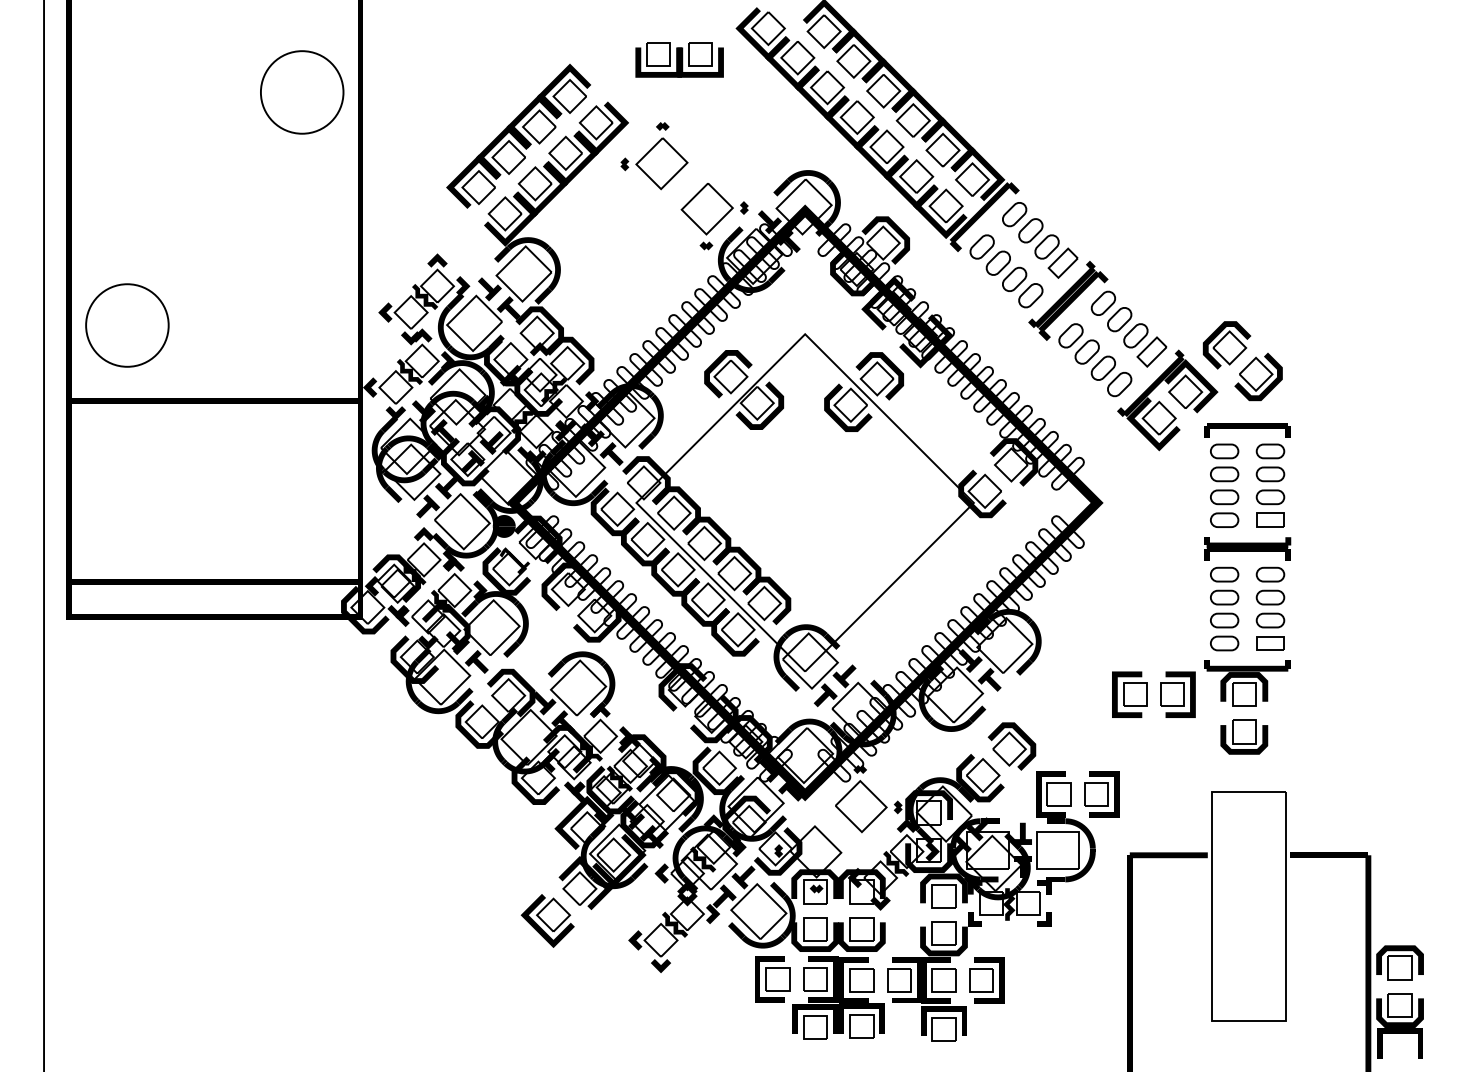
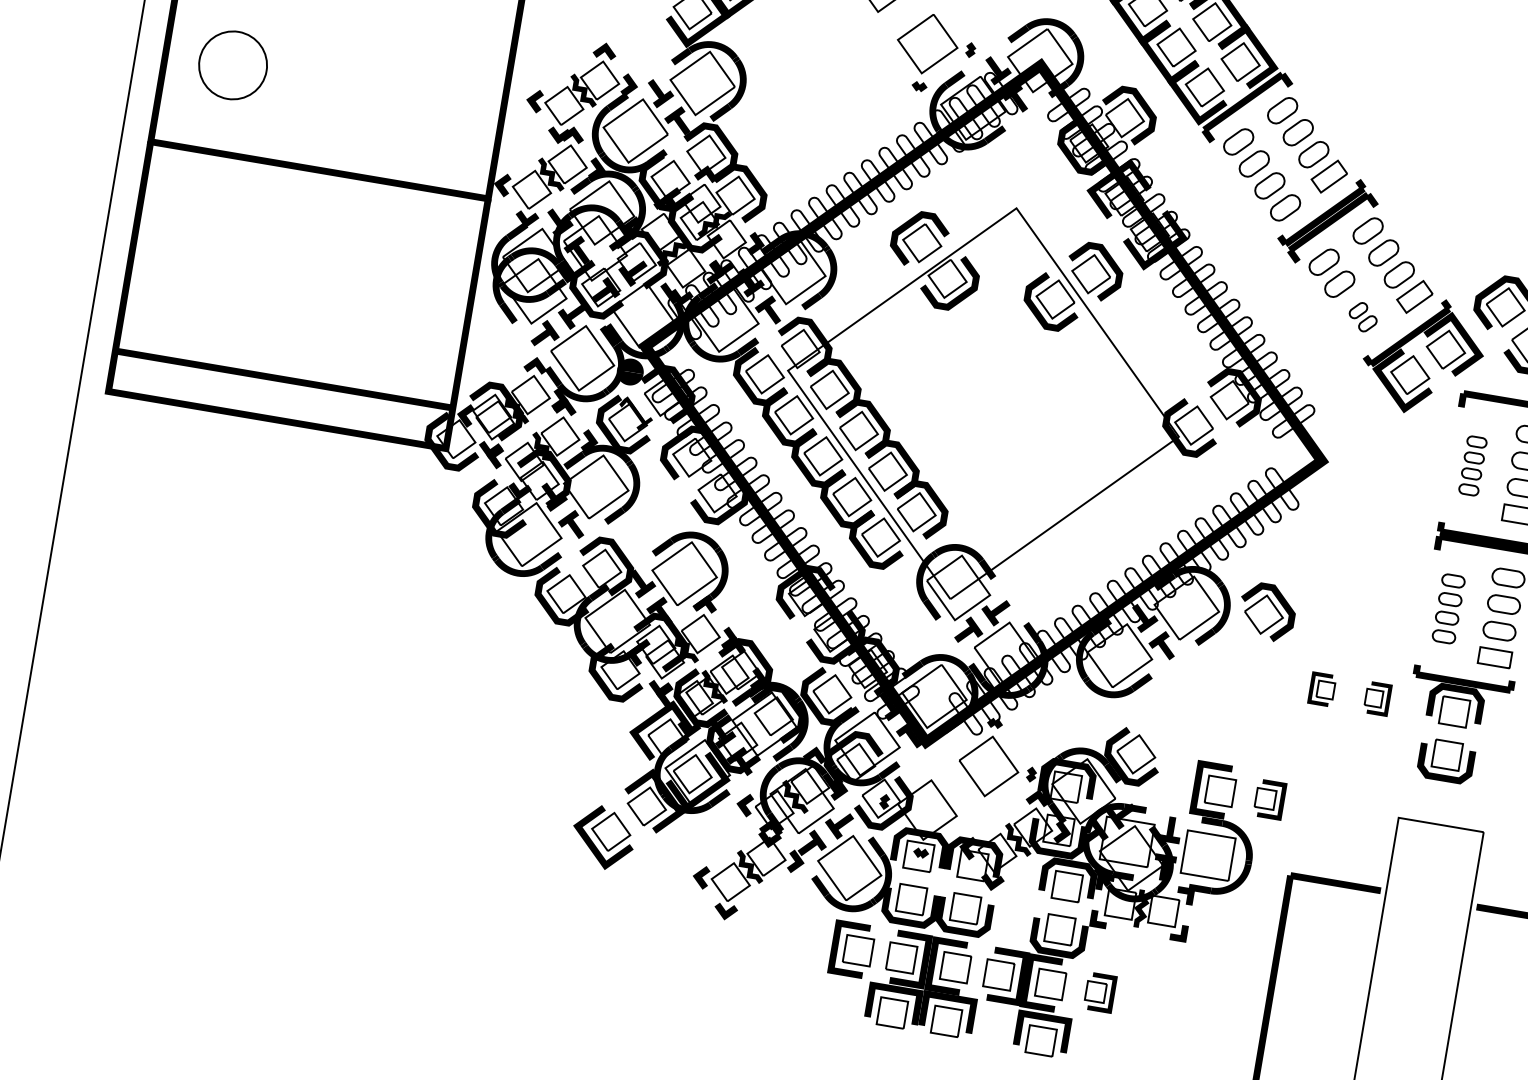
circle: (127, 325) -> (233, 65), size x0.7
part: (1111, 376) -> (1363, 317), size x0.6
part: (1224, 485) -> (1472, 465), size x0.6
part: (1224, 608) -> (1448, 608), size x0.7
part: (1129, 694) -> (1321, 689), size x0.6
part: (1177, 694) -> (1377, 698), size x0.6
part: (1011, 746) -> (1266, 612), moved
part: (1101, 794) -> (1269, 799), size x0.7
part: (986, 980) -> (1099, 992), size x0.7

